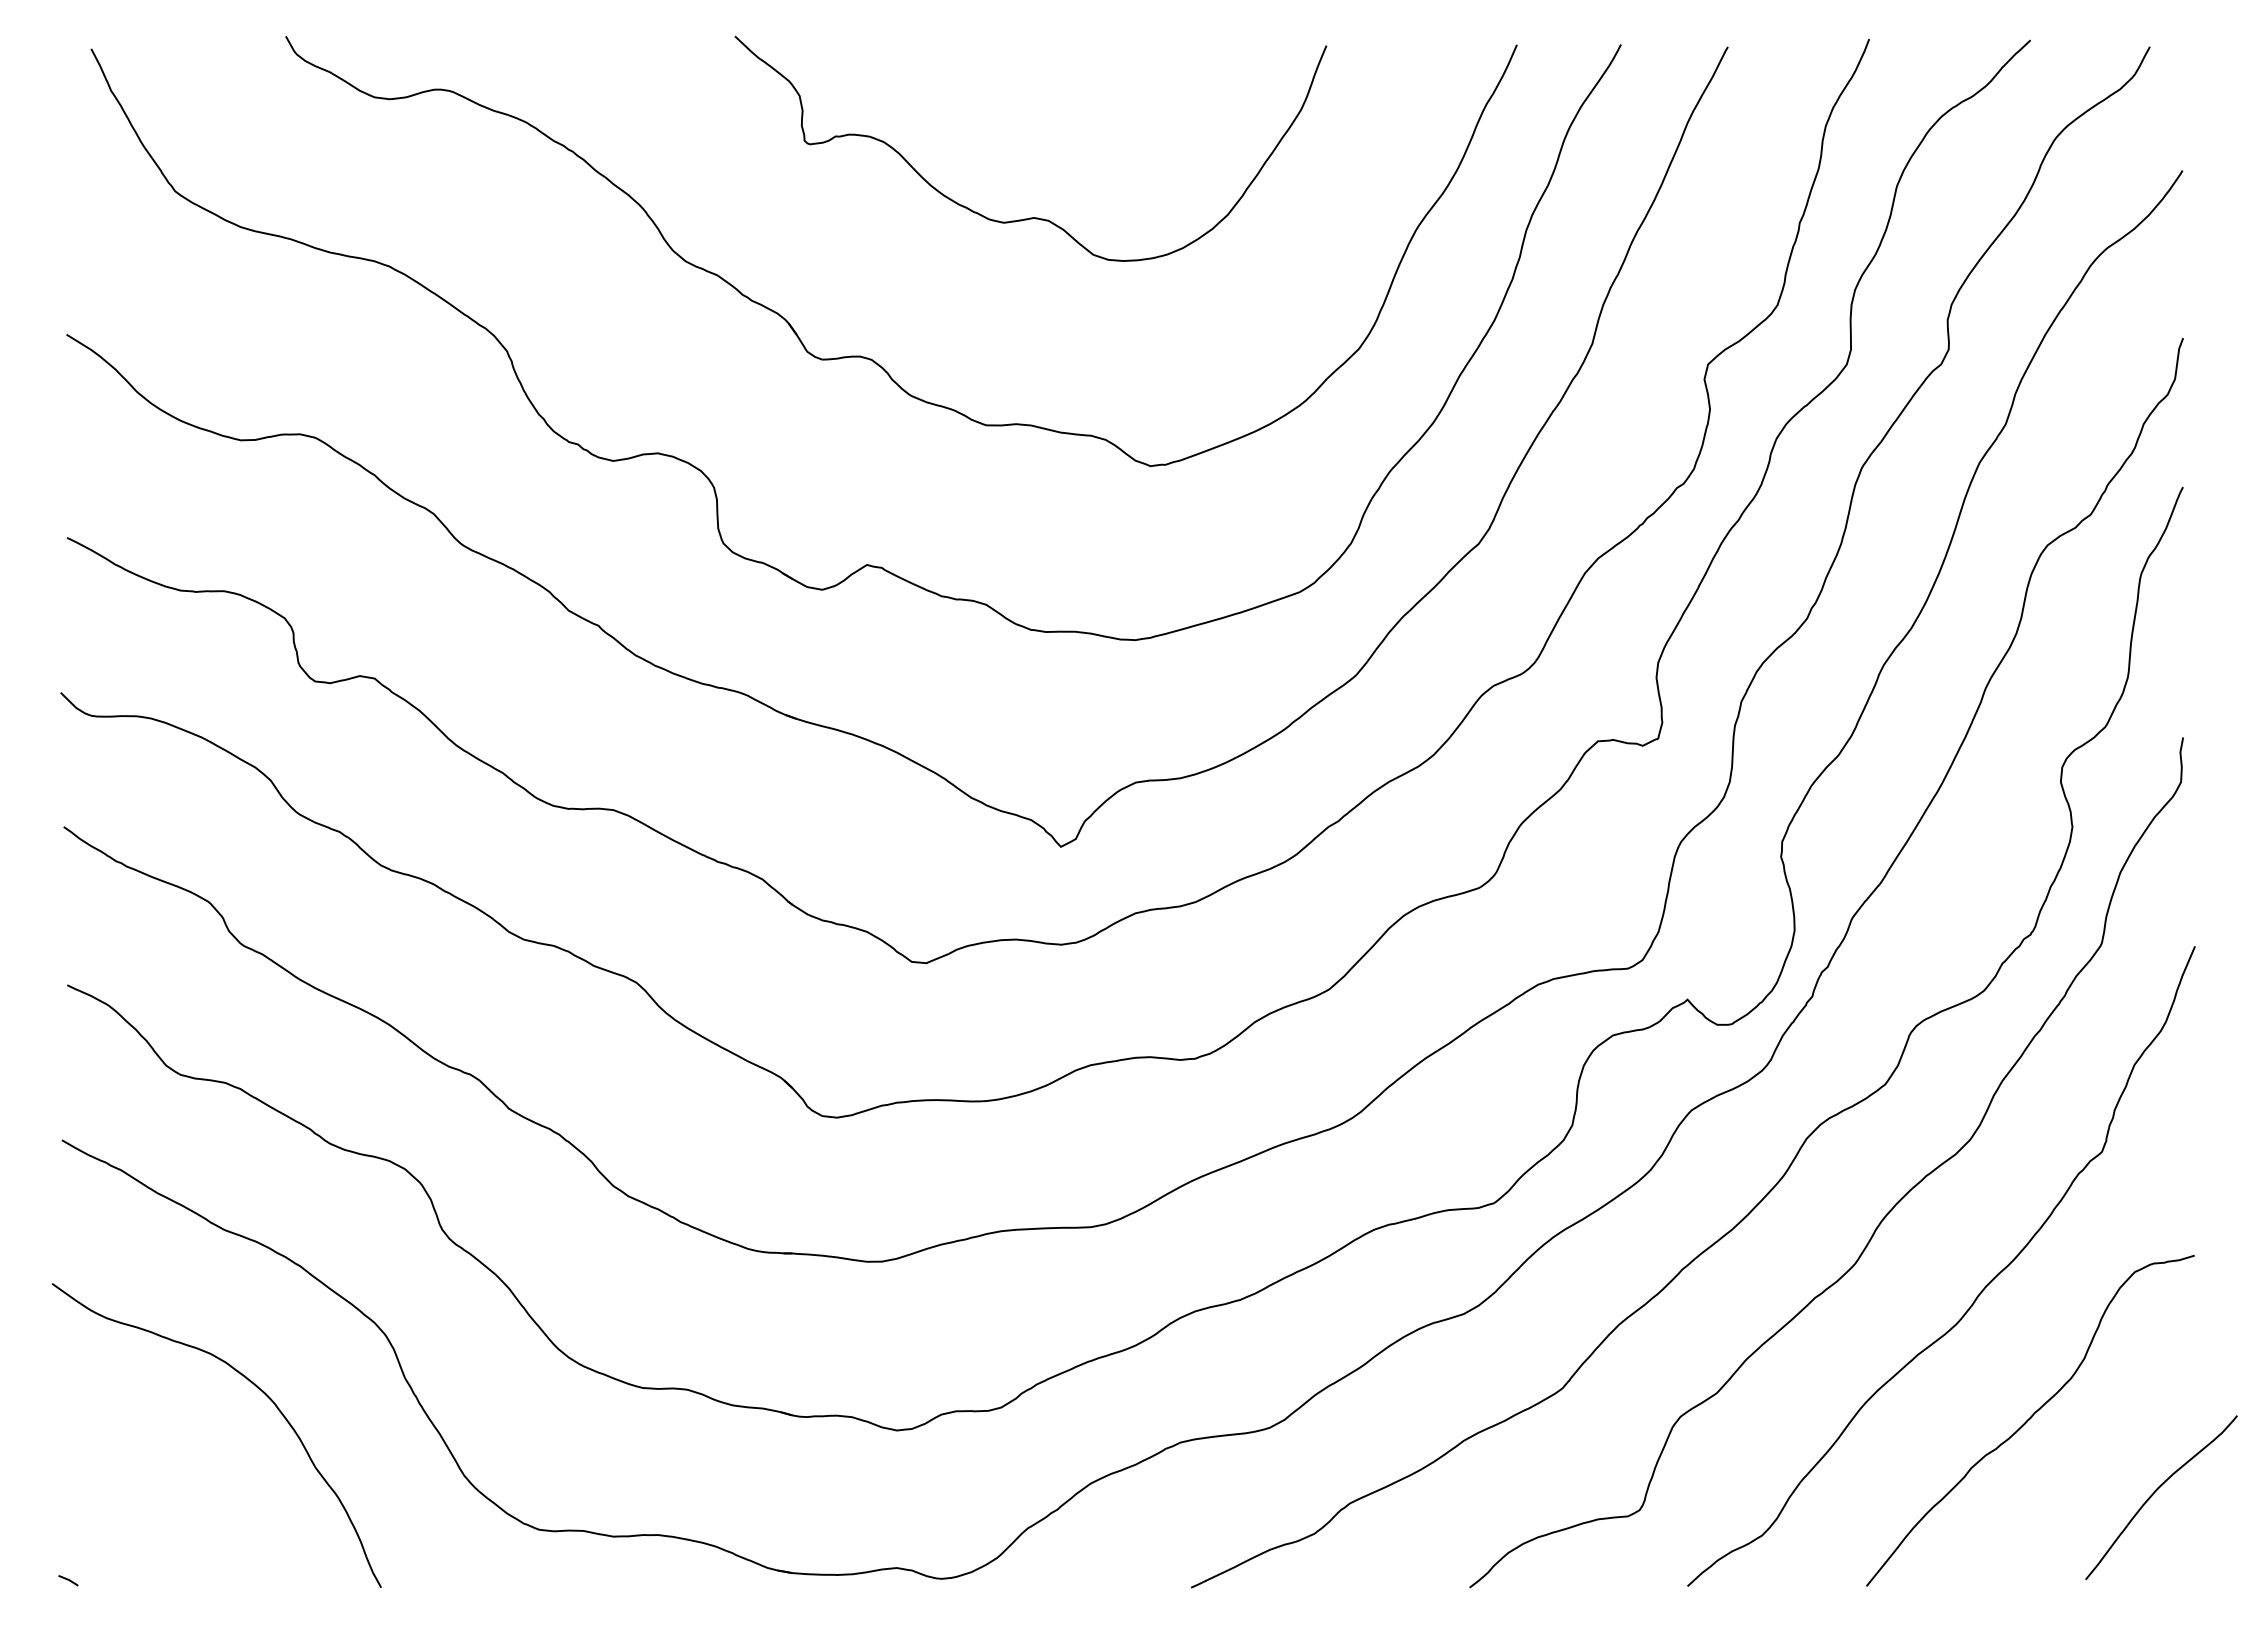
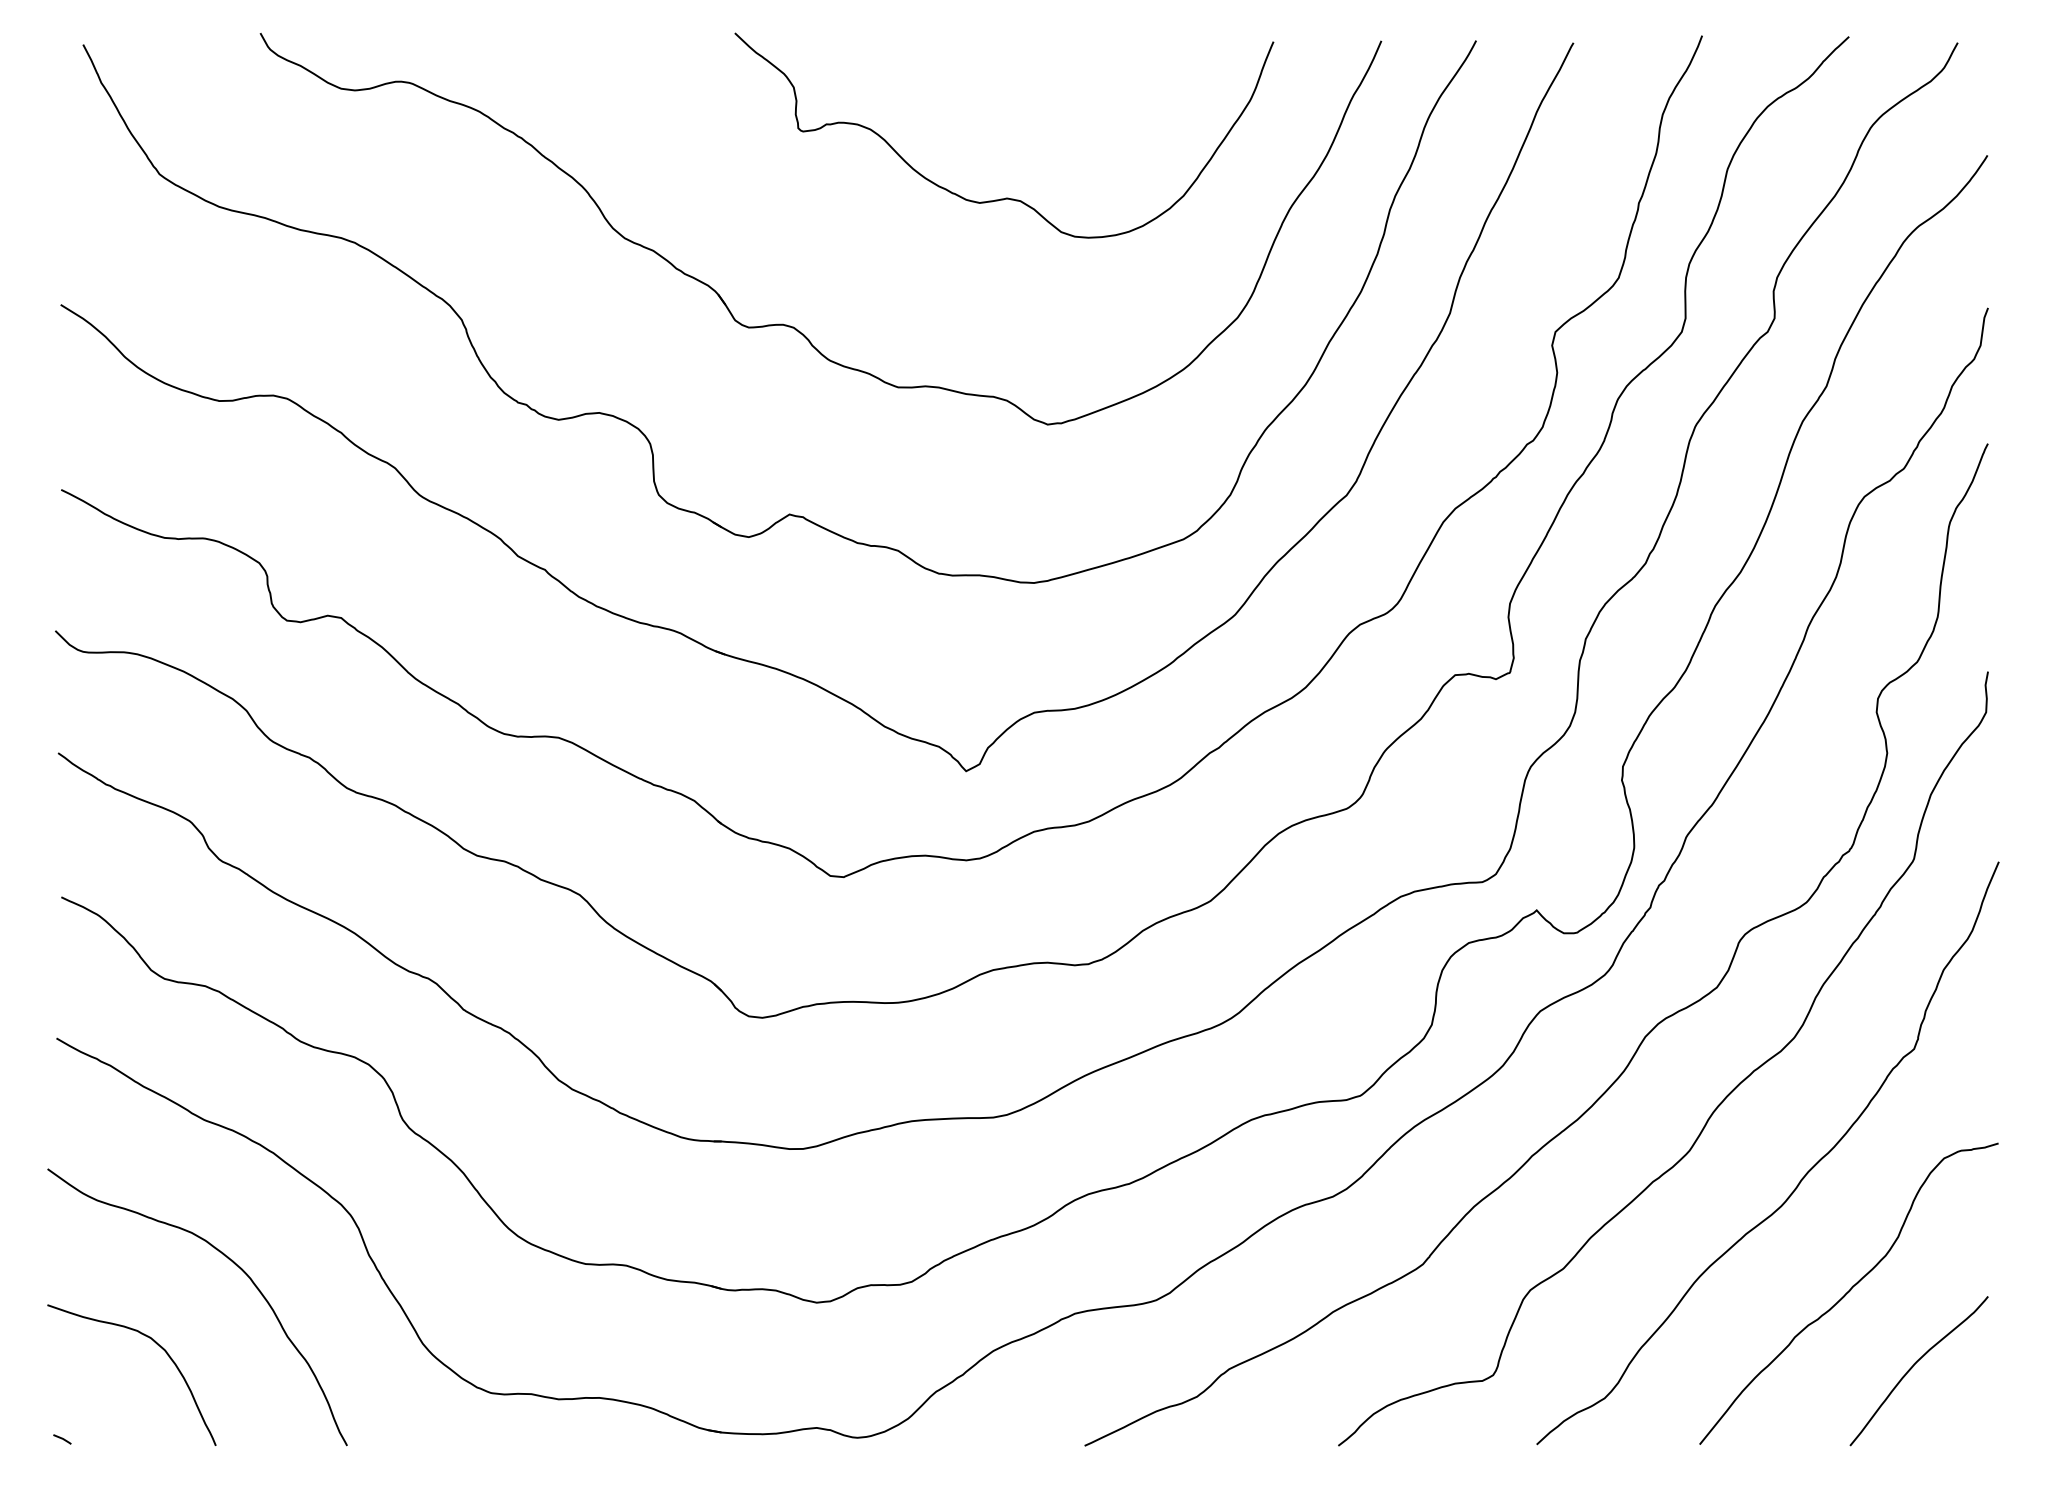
curve: (1030, 217) -> (1004, 198), moved
curve: (174, 1478) -> (158, 1346), added
curve: (2156, 1491) -> (1914, 1365), moved

